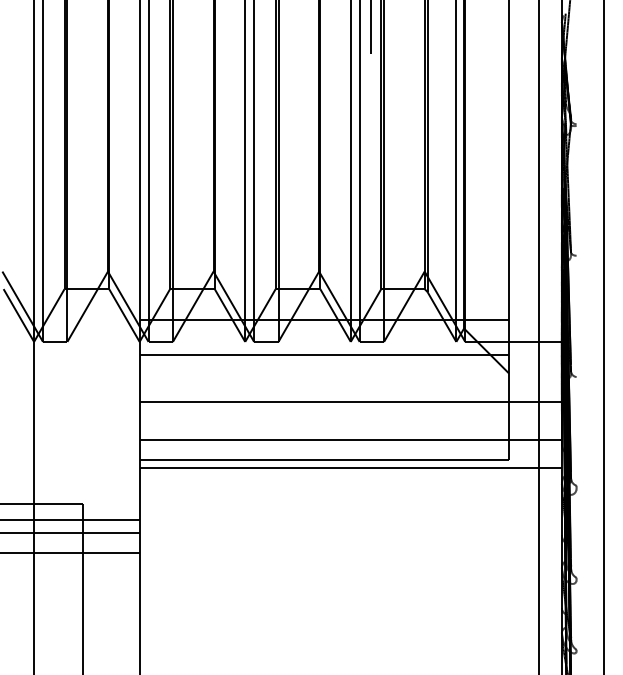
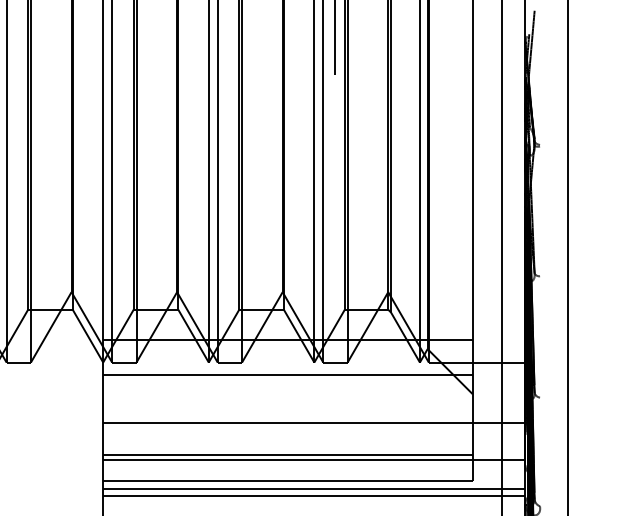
line: (324, 434) -> (288, 455), added
line: (350, 475) -> (314, 496), added

